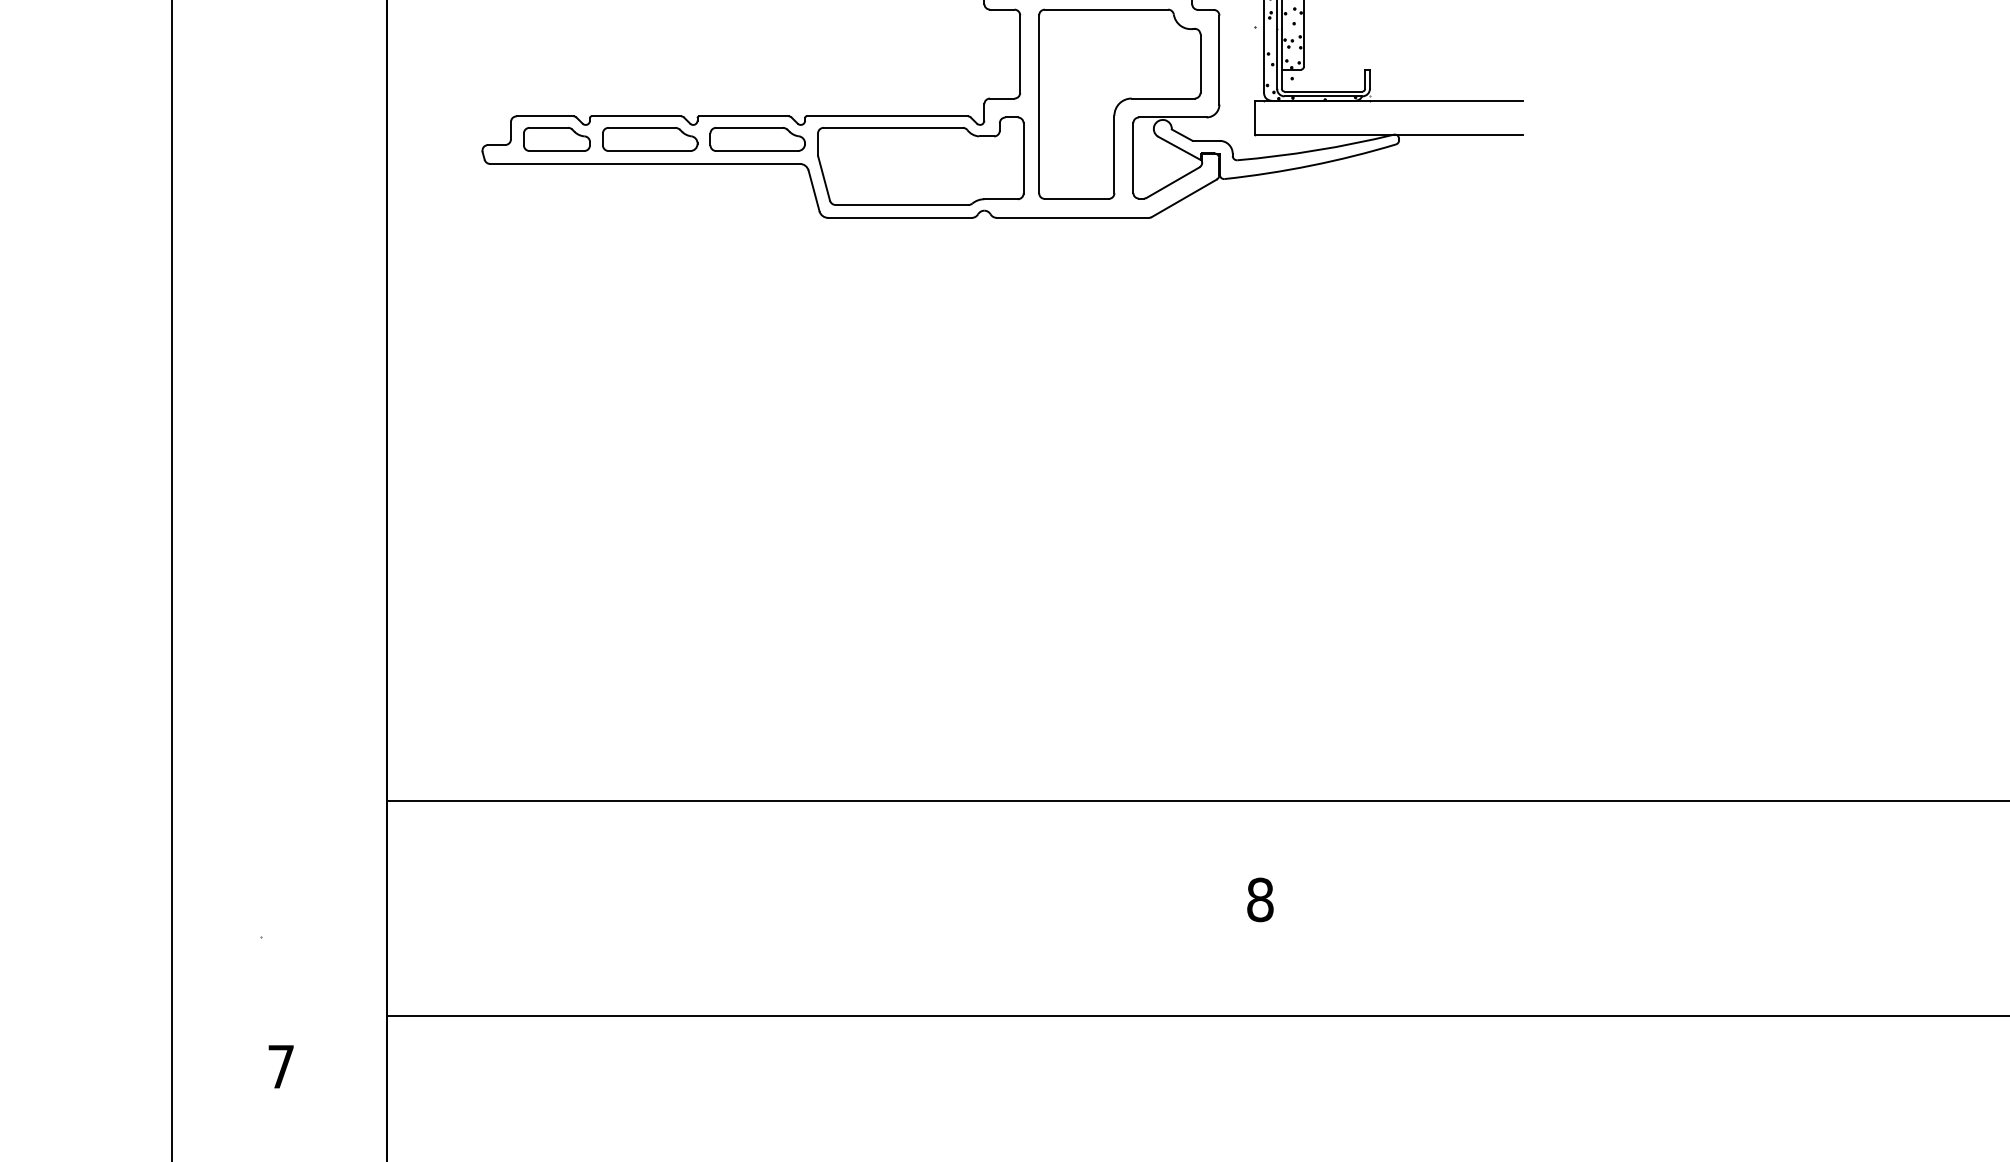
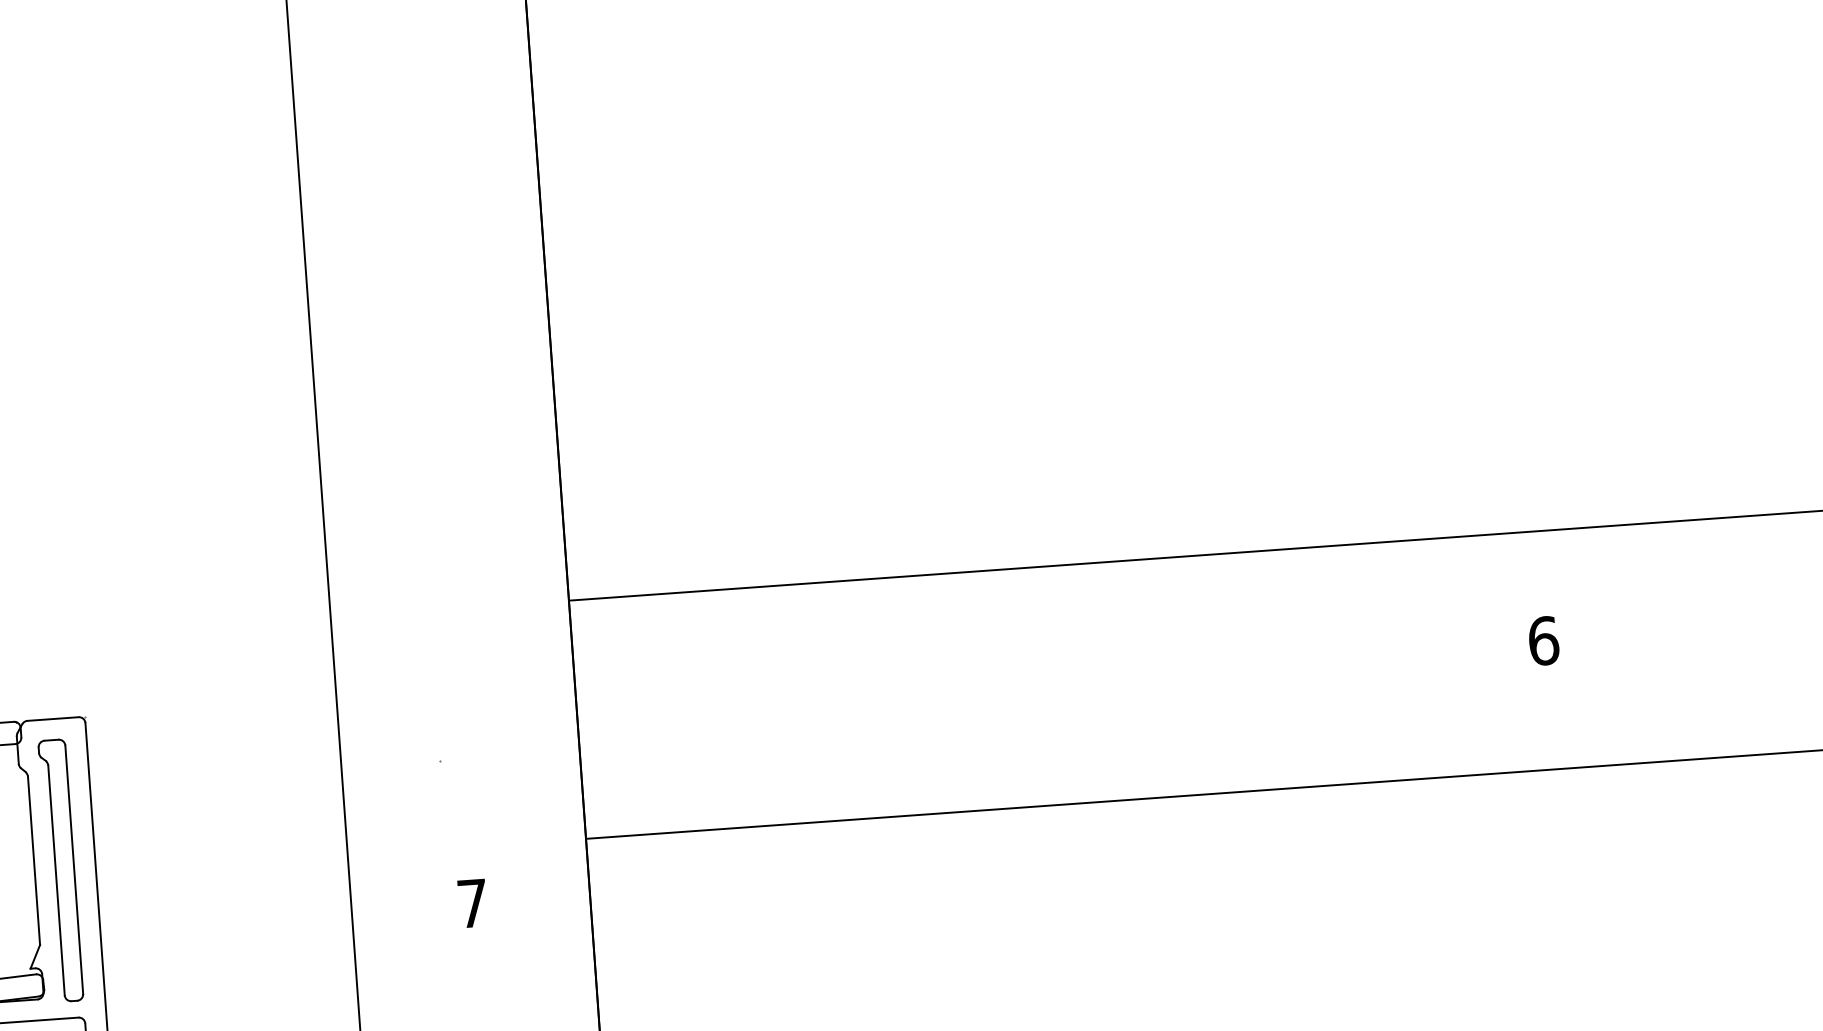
text: (1260, 899) -> (1543, 640), 8 -> 6

